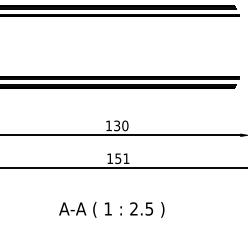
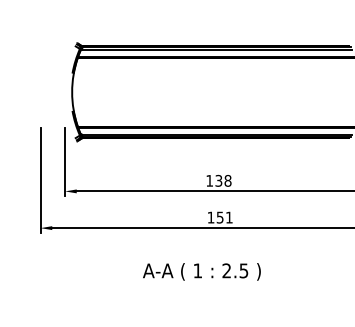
text: (124, 125) -> (227, 180), 130 -> 138
text: (111, 209) -> (201, 271), moved

